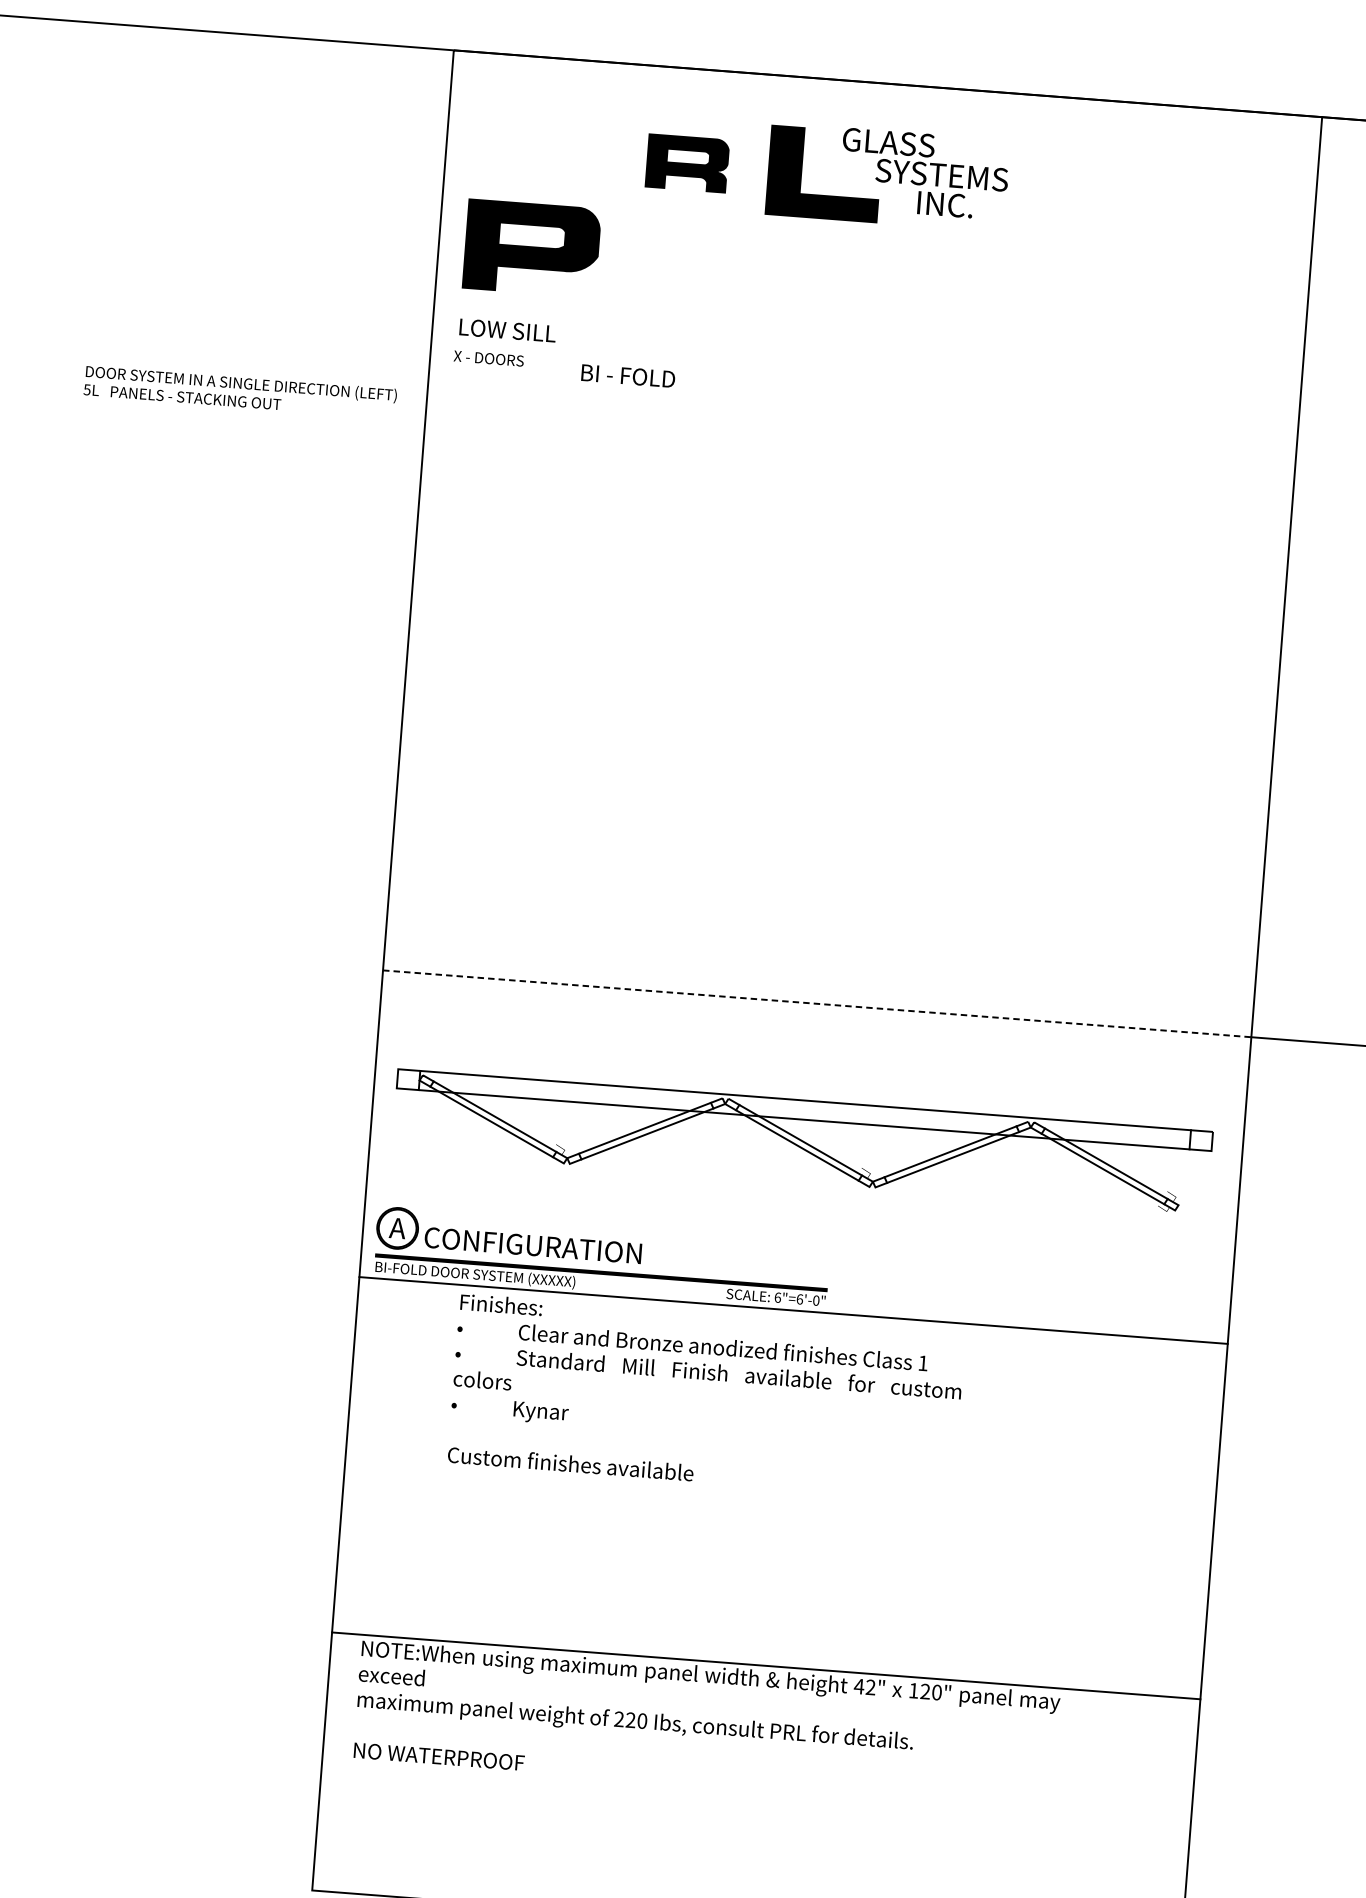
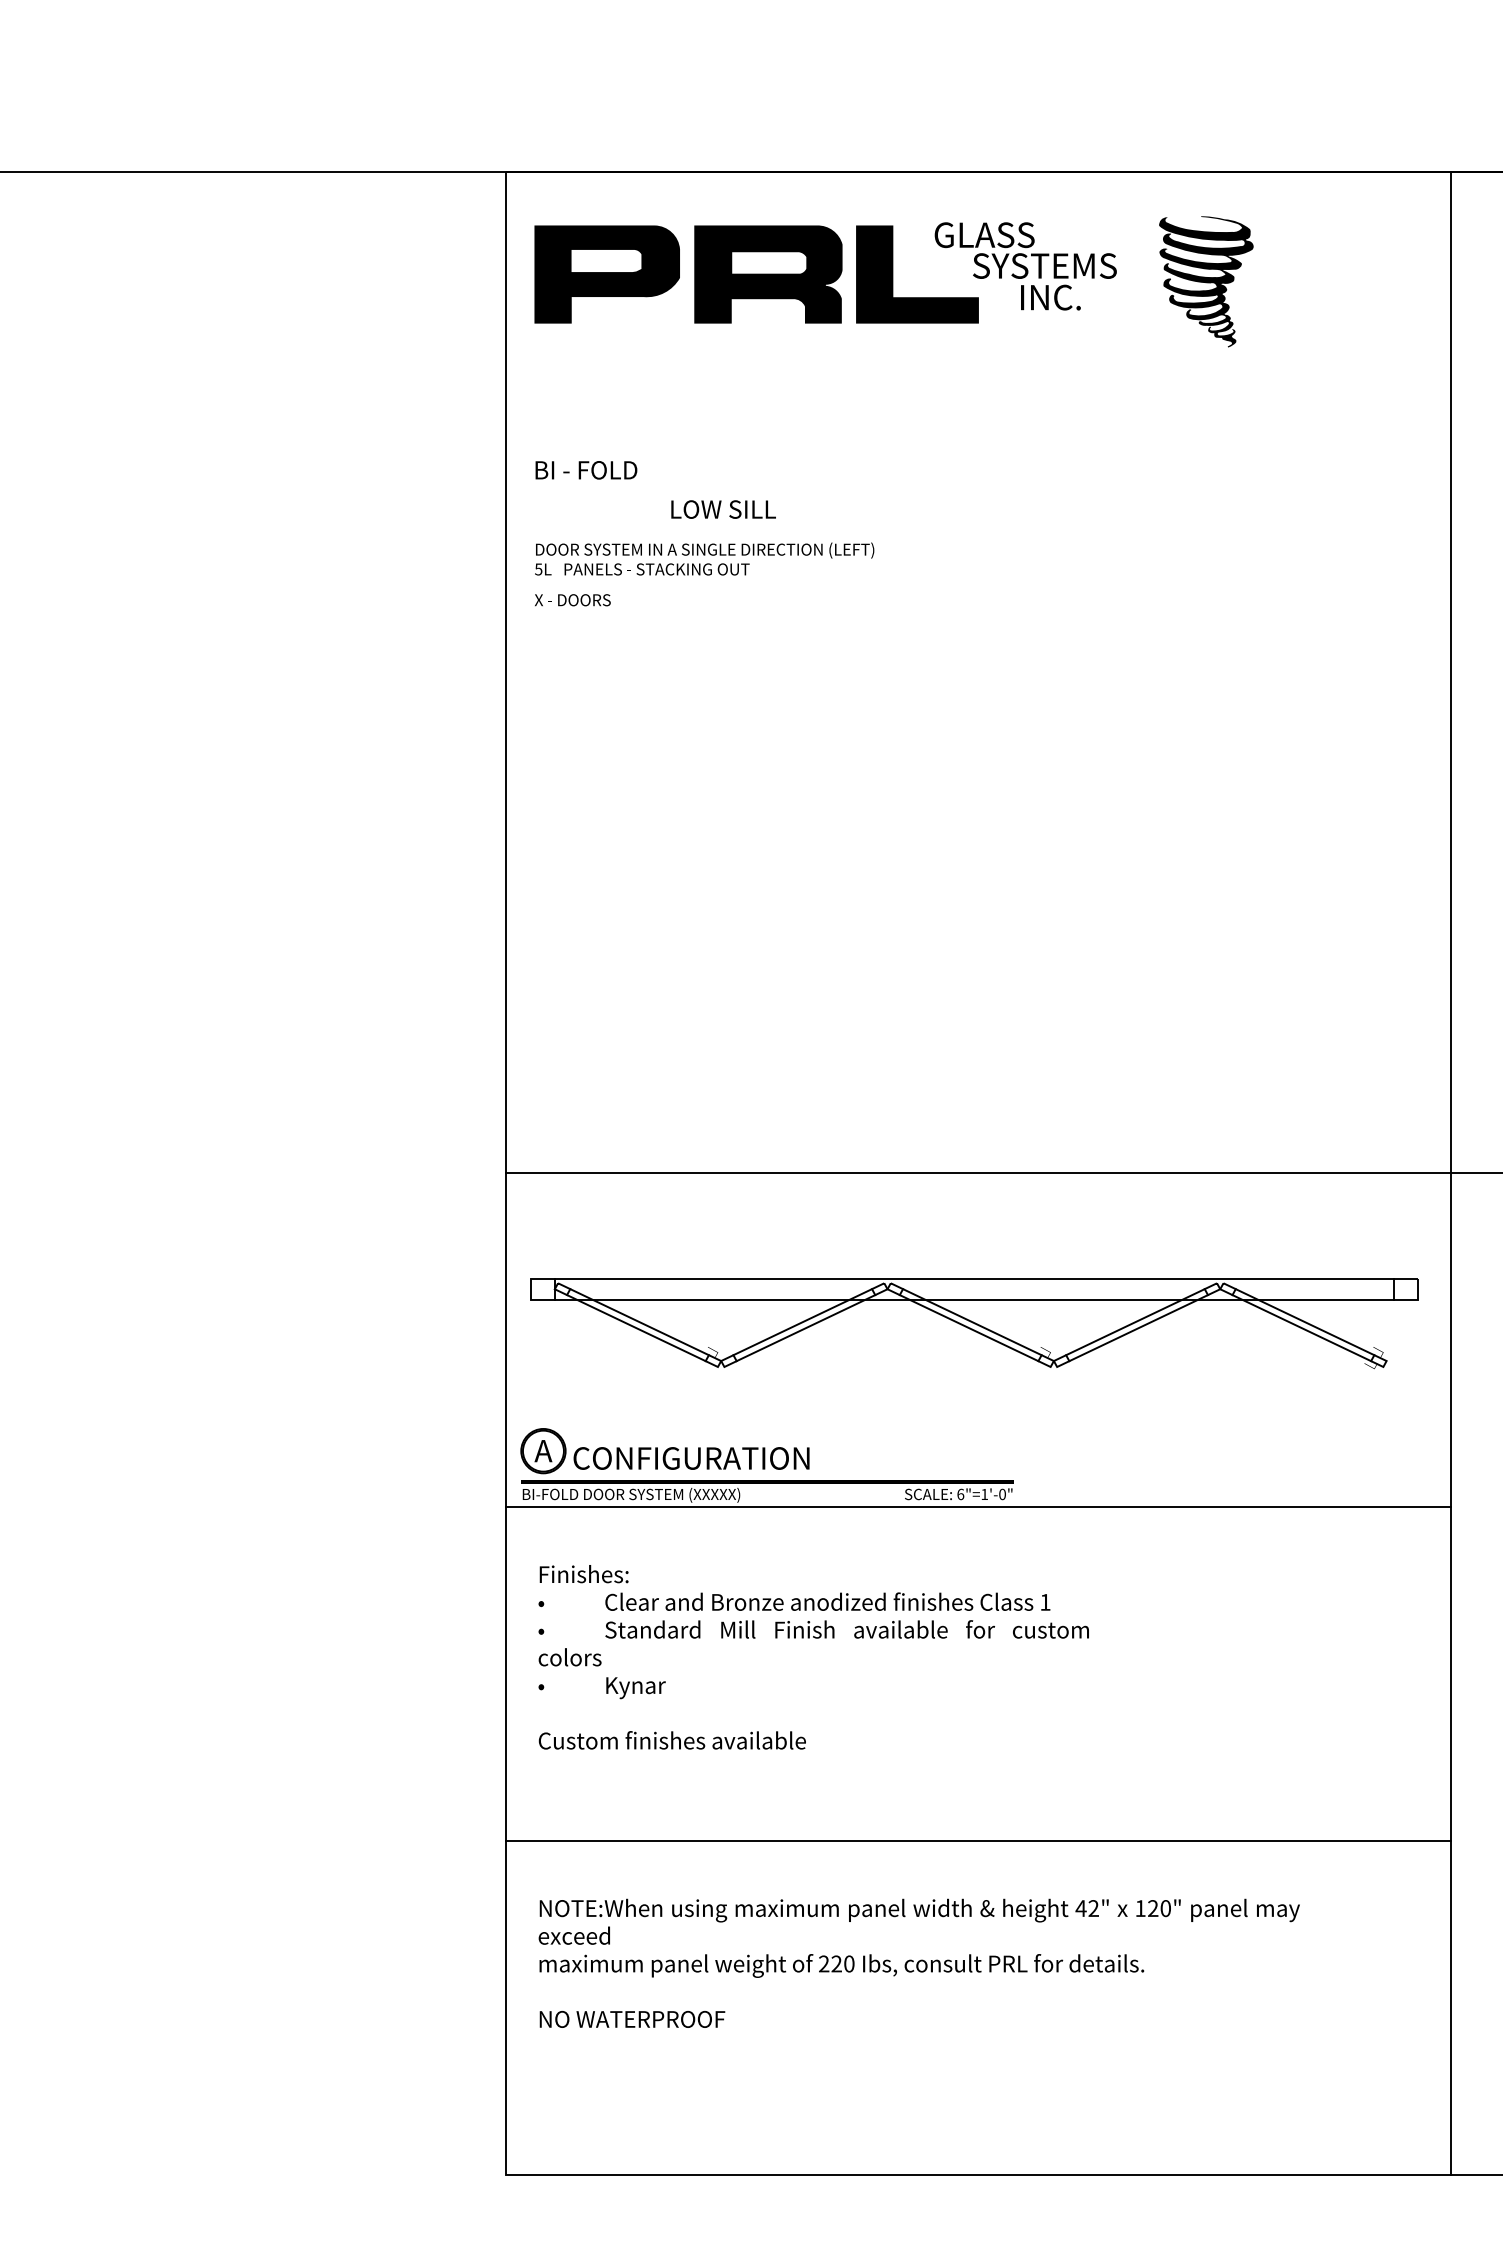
part: (687, 163) -> (768, 274), size x1.67
fill: (1089, 200) -> (1206, 281), added
part: (531, 248) -> (606, 274), moved
text: (508, 330) -> (588, 470), LOW SILL -> BI - FOLD
text: (488, 358) -> (572, 600), moved
text: (630, 376) -> (724, 509), BI - FOLD -> LOW SILL
text: (240, 391) -> (704, 558), moved
line: (816, 1004) -> (978, 1173), dashed -> solid
text: (799, 1299) -> (984, 1494), 6"=6'-0" -> 6"=1'-0"
text: (706, 1397) -> (813, 1657), moved
line: (766, 1665) -> (978, 1840), moved

